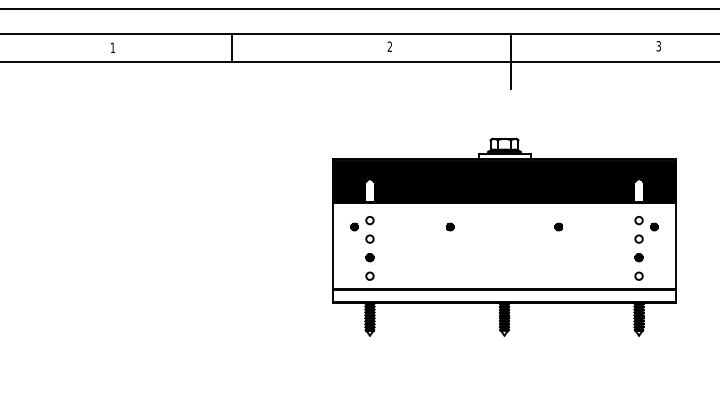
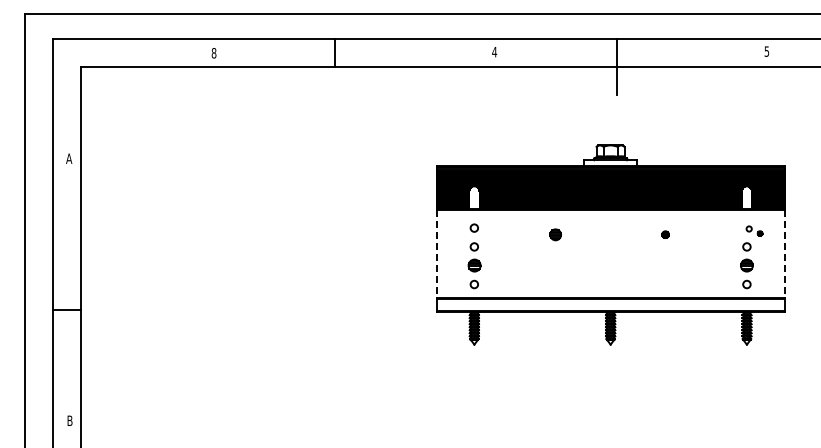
text: (658, 45) -> (766, 50), 3 -> 5
text: (389, 46) -> (494, 51), 2 -> 4
text: (112, 48) -> (213, 53), 1 -> 8
part: (646, 222) -> (754, 230), size x0.7
part: (354, 226) -> (458, 234), removed
part: (450, 226) -> (555, 234), size x1.6
line: (332, 245) -> (436, 253), solid -> dashed
line: (676, 245) -> (784, 253), solid -> dashed
part: (369, 257) -> (473, 265), size x1.6
part: (638, 257) -> (746, 265), size x1.6

